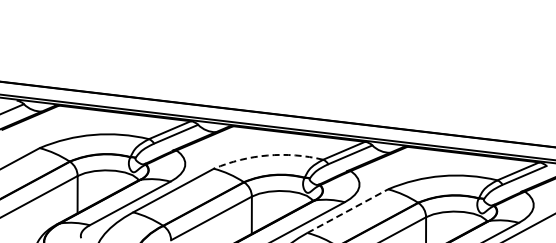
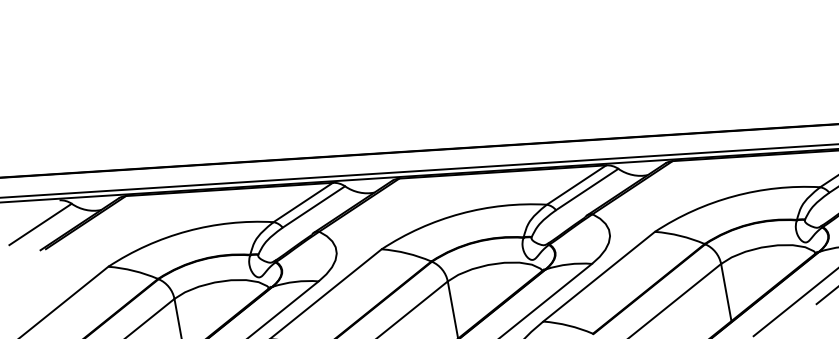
arc: (267, 155) -> (460, 213), dashed -> solid
line: (347, 211) -> (598, 277), dashed -> solid

